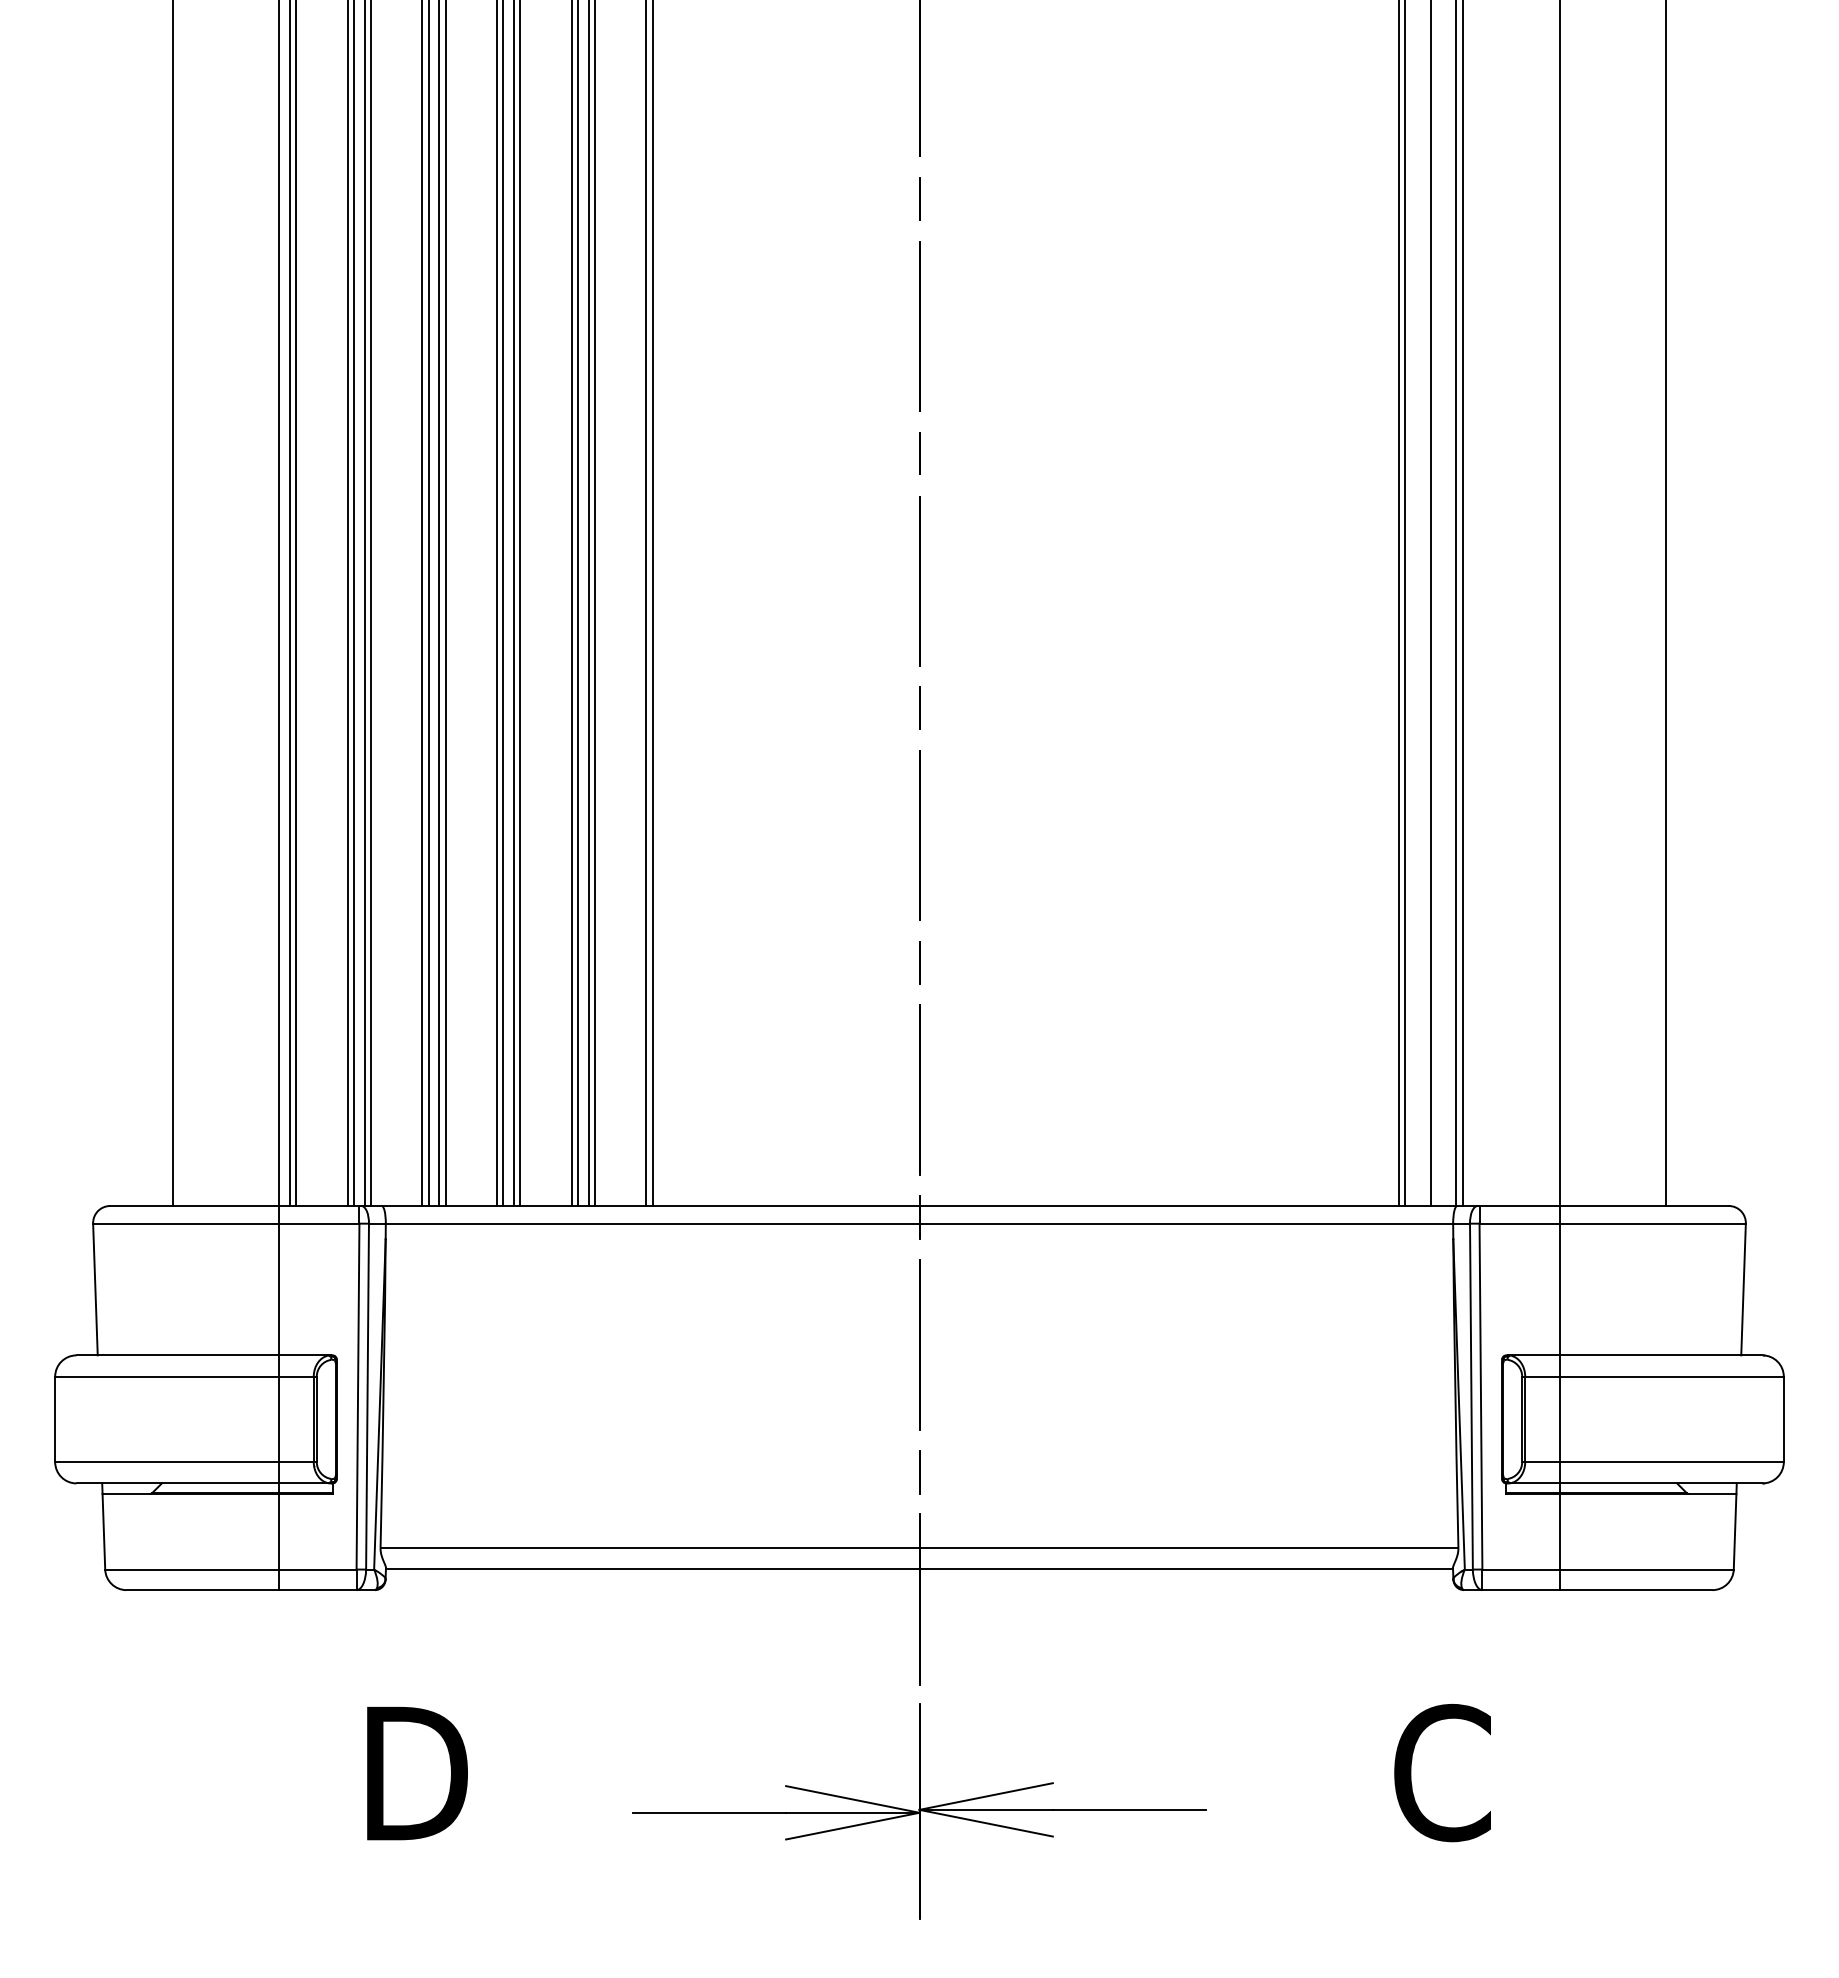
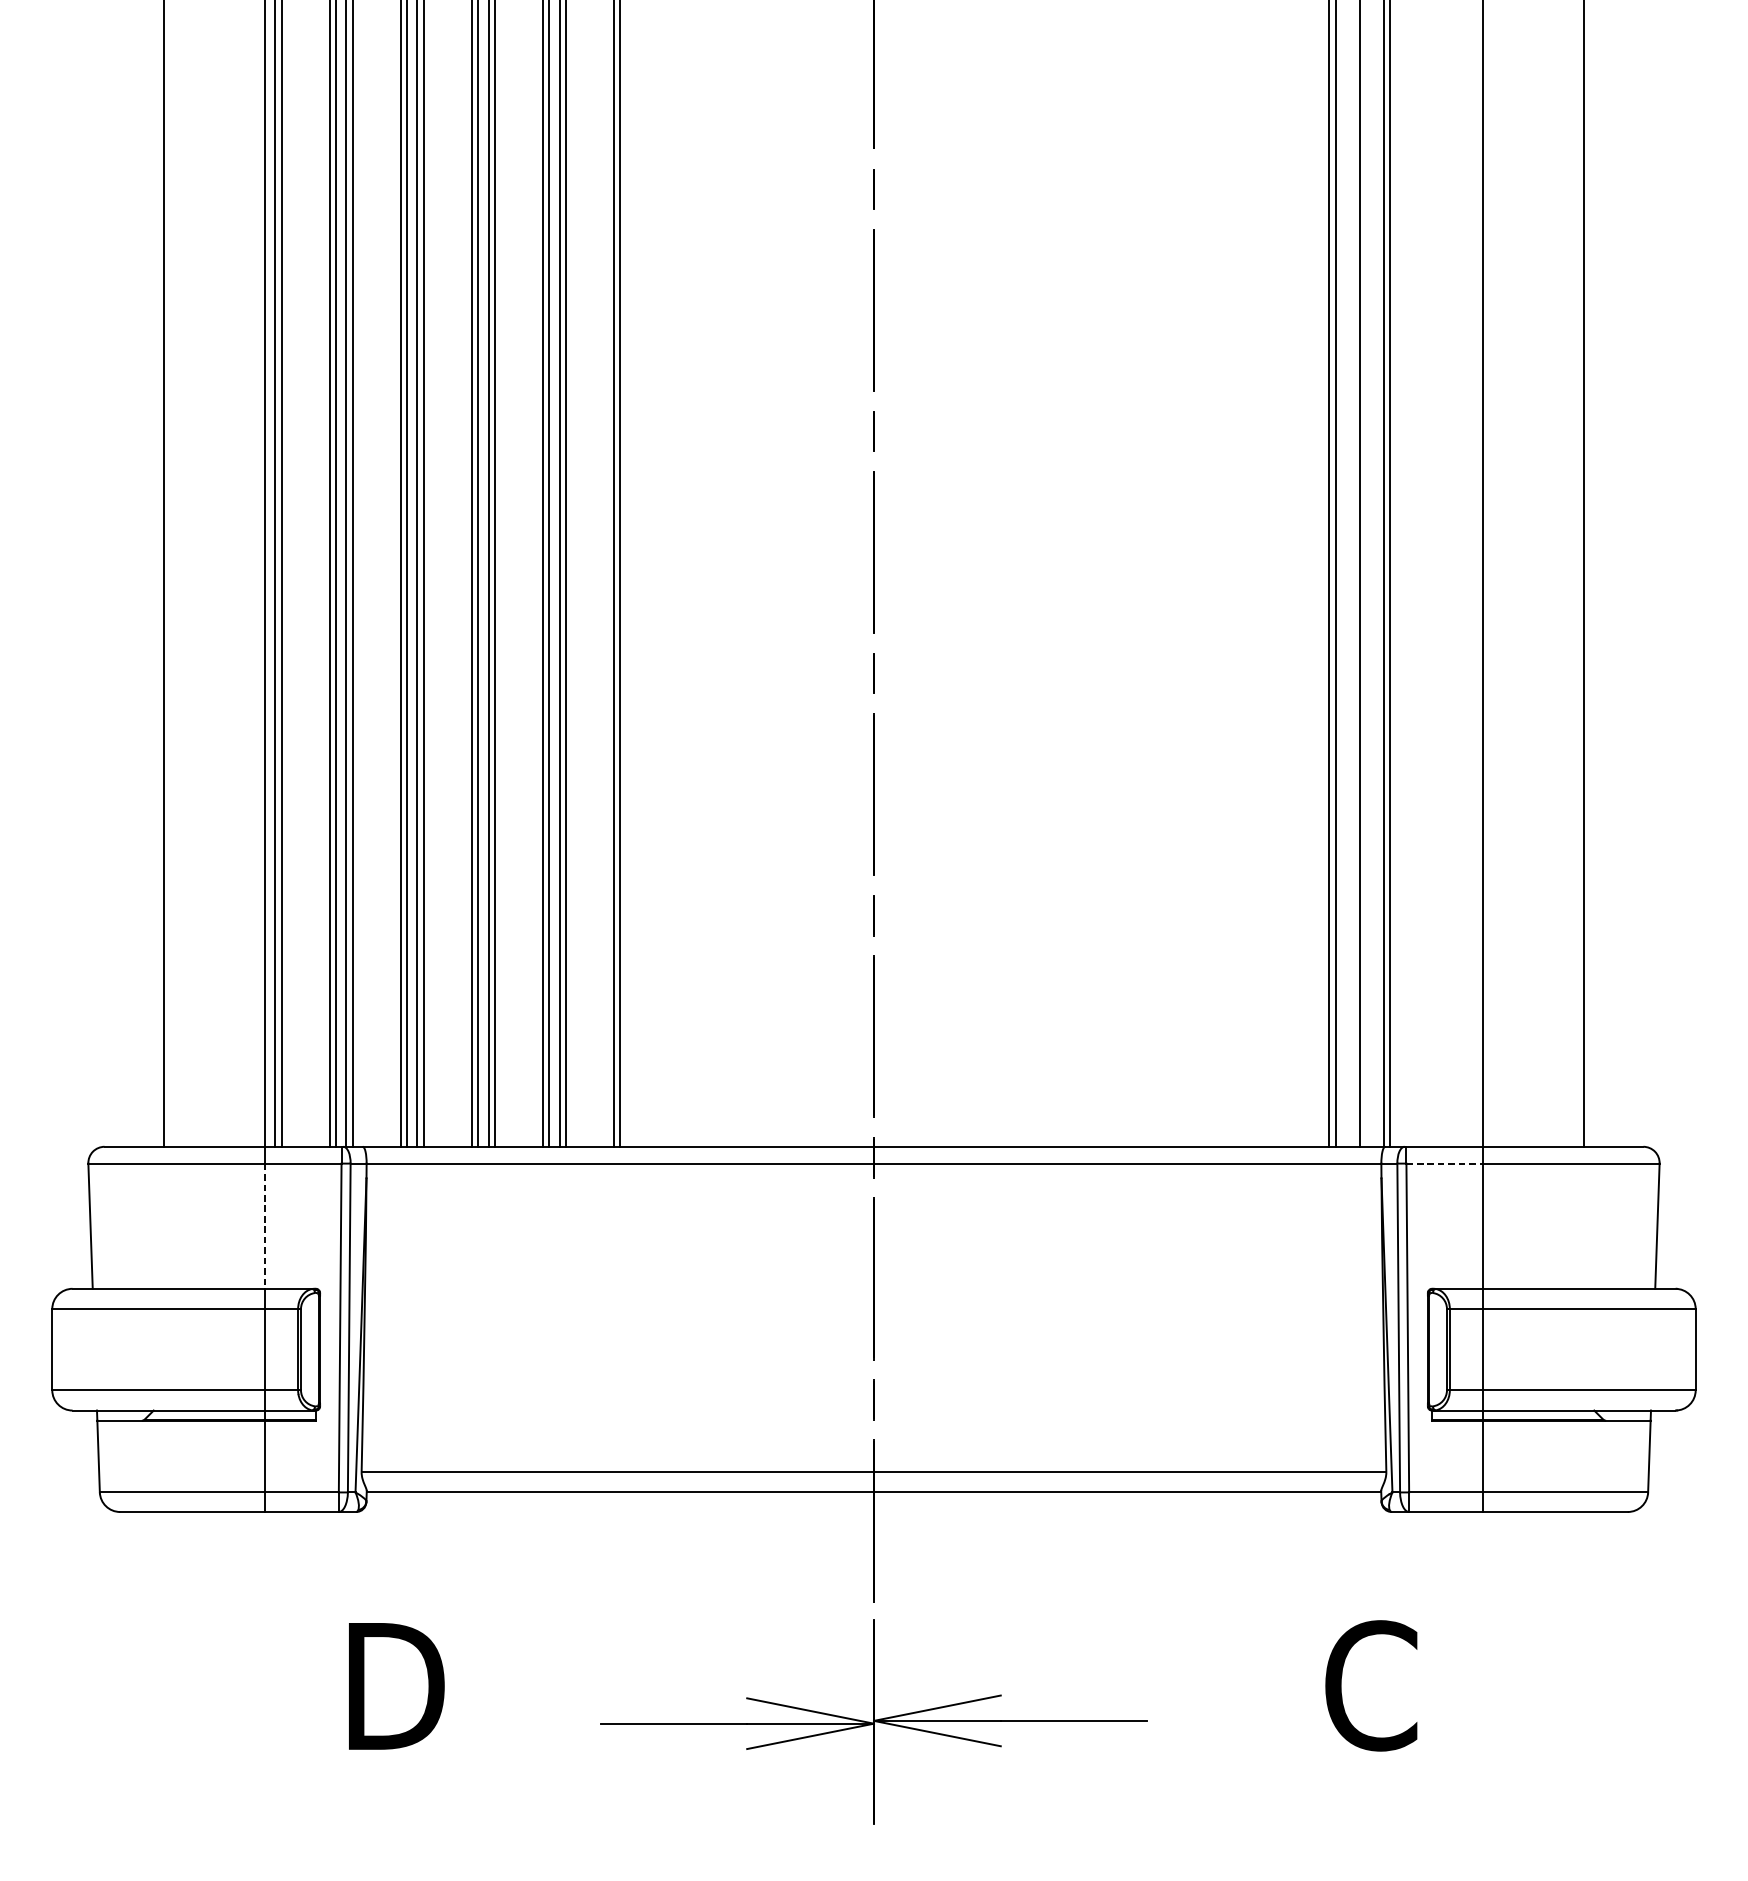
line: (1520, 1223) -> (1445, 1163), solid -> dashed
line: (279, 1289) -> (265, 1226), solid -> dashed

